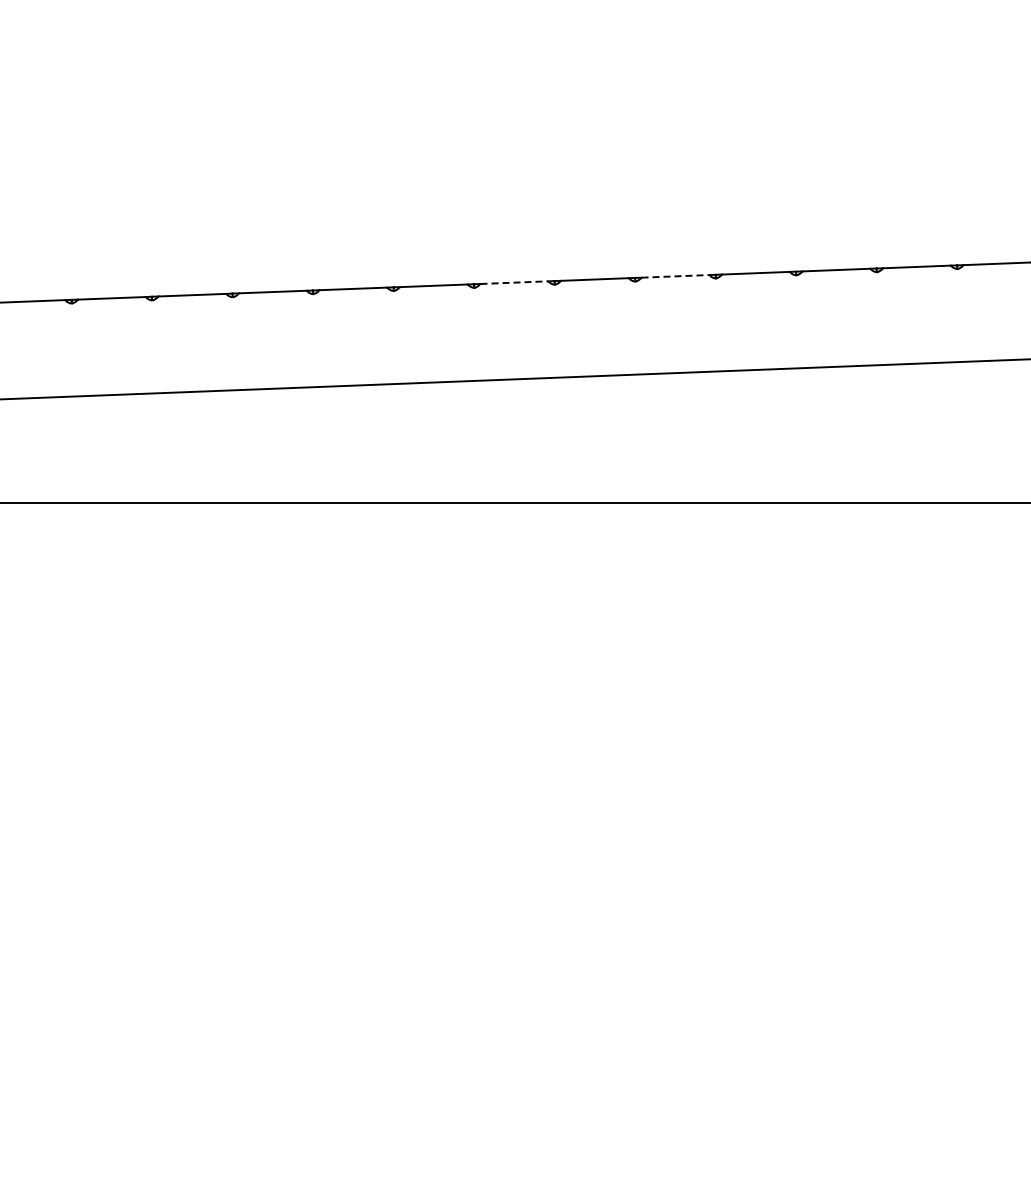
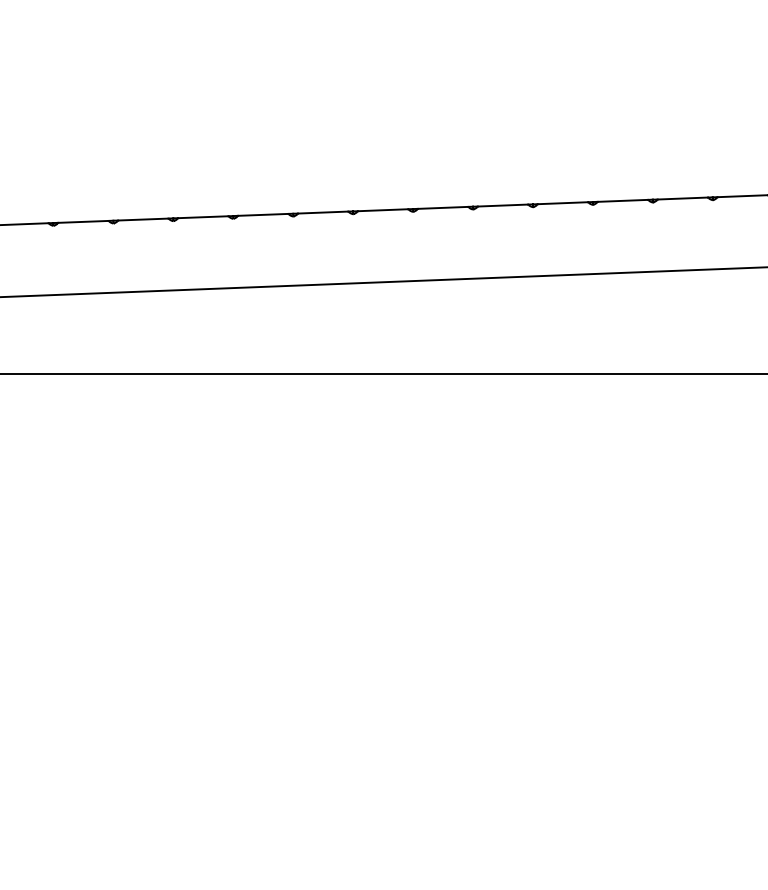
line: (675, 276) -> (503, 205), dashed -> solid
line: (514, 282) -> (383, 210), dashed -> solid

